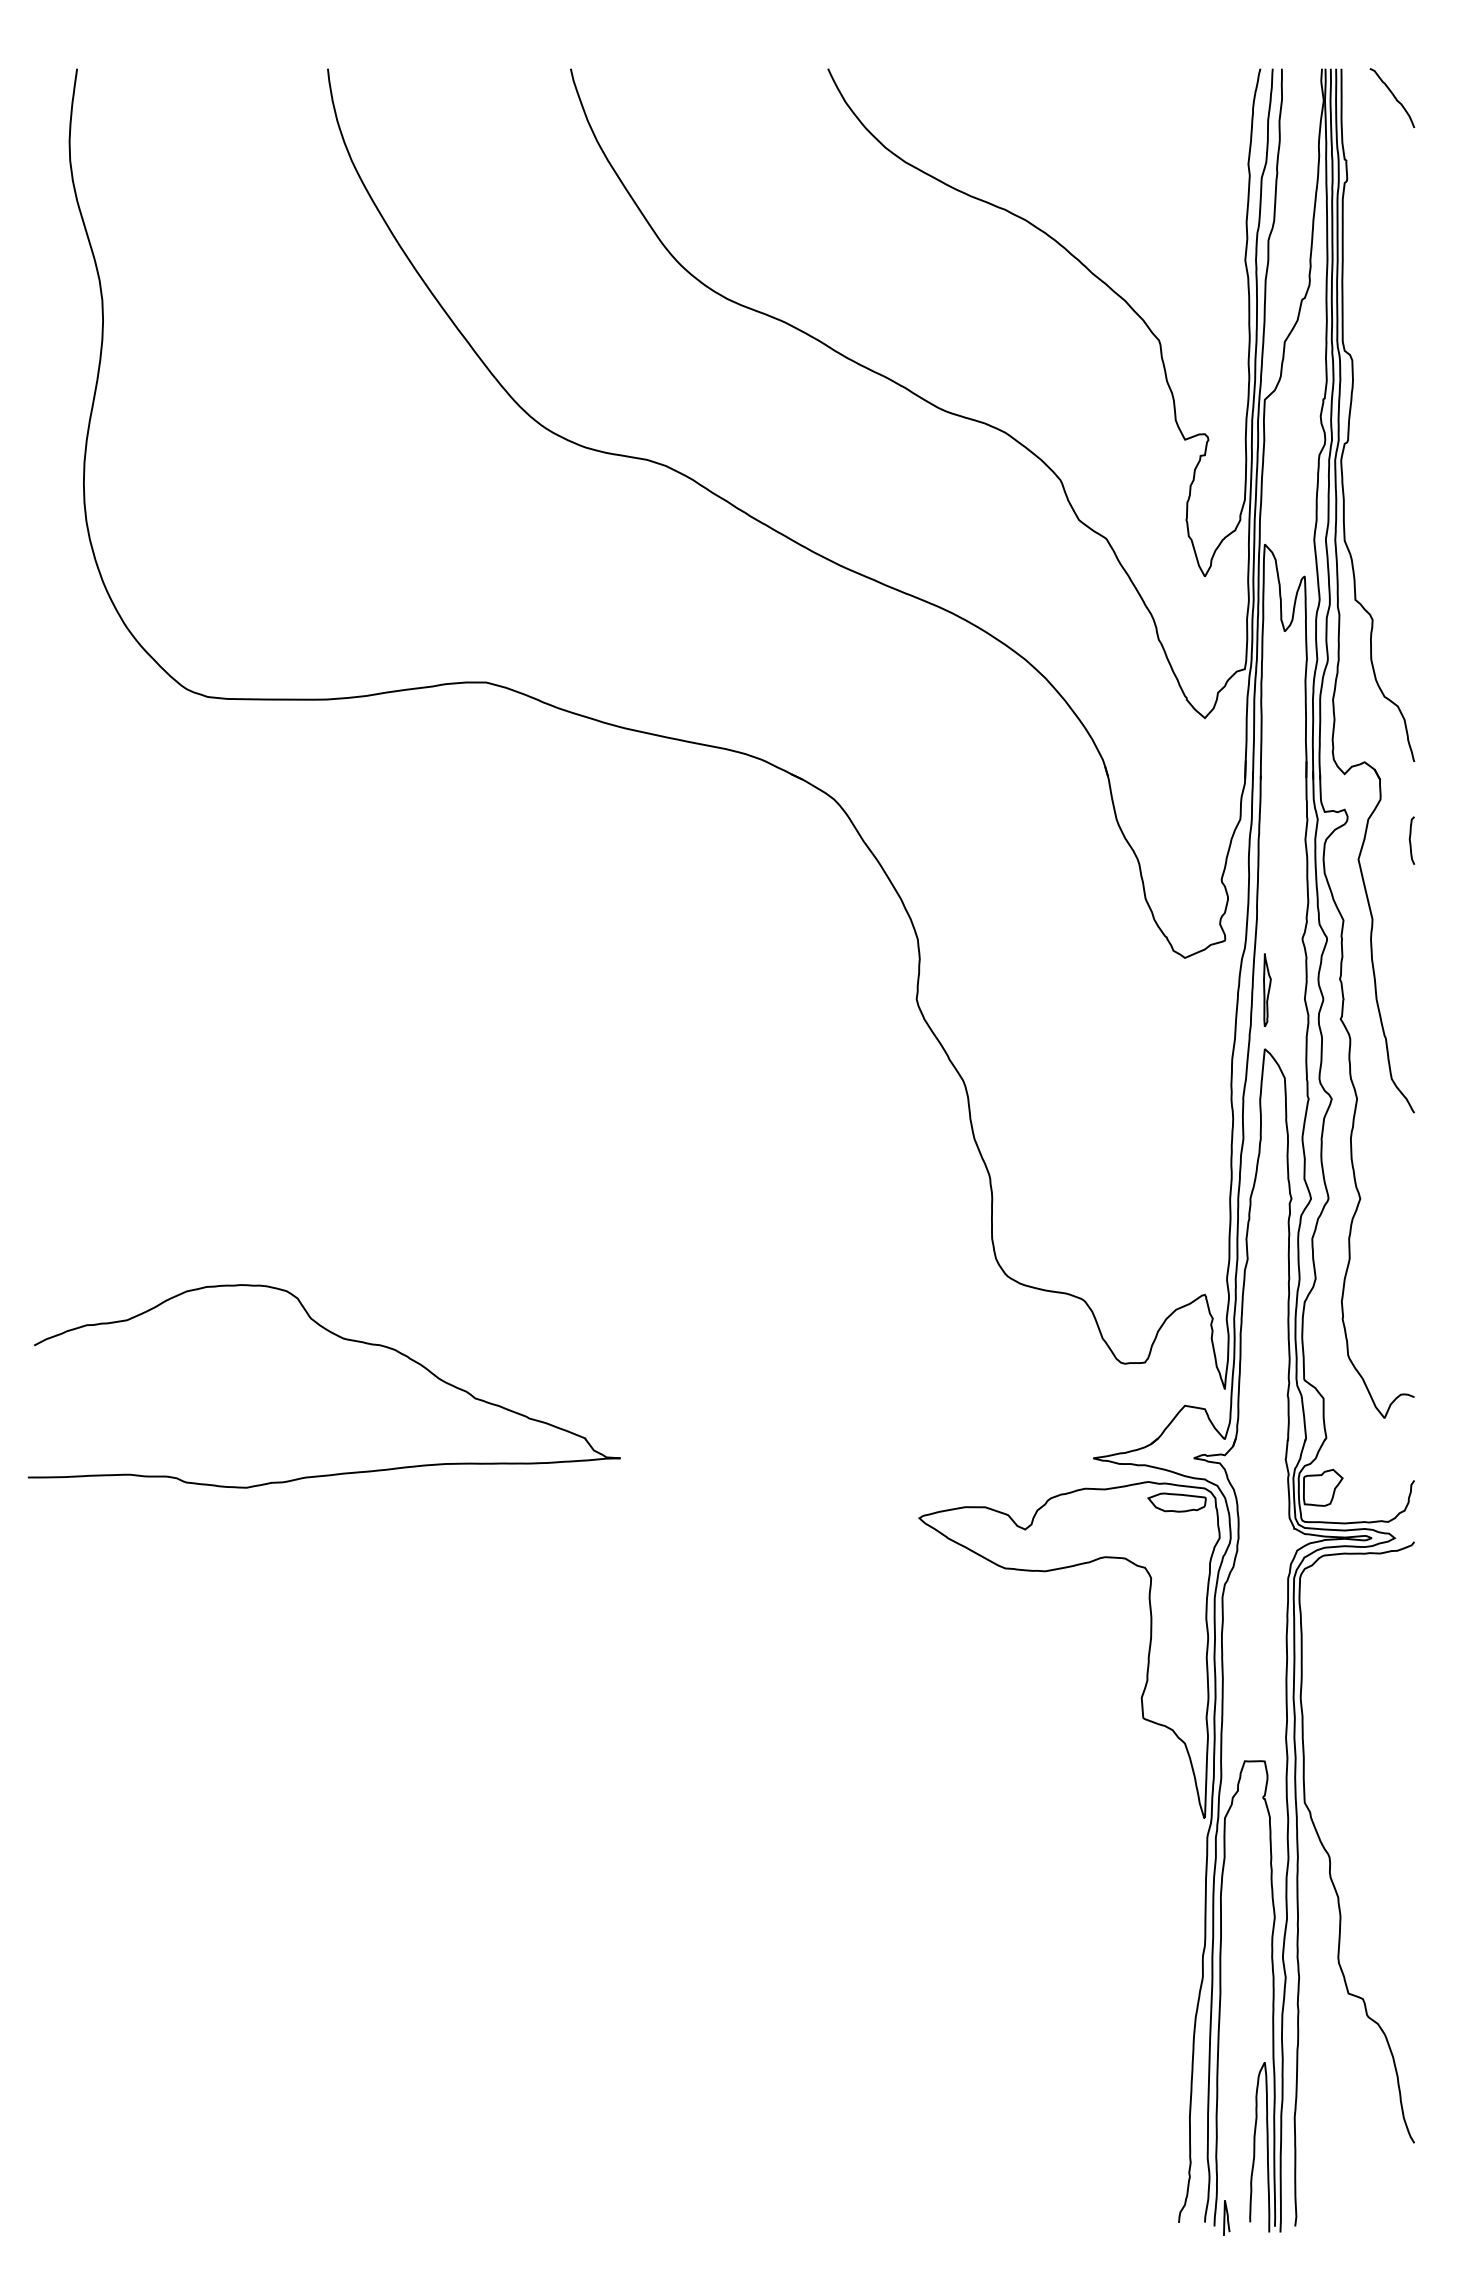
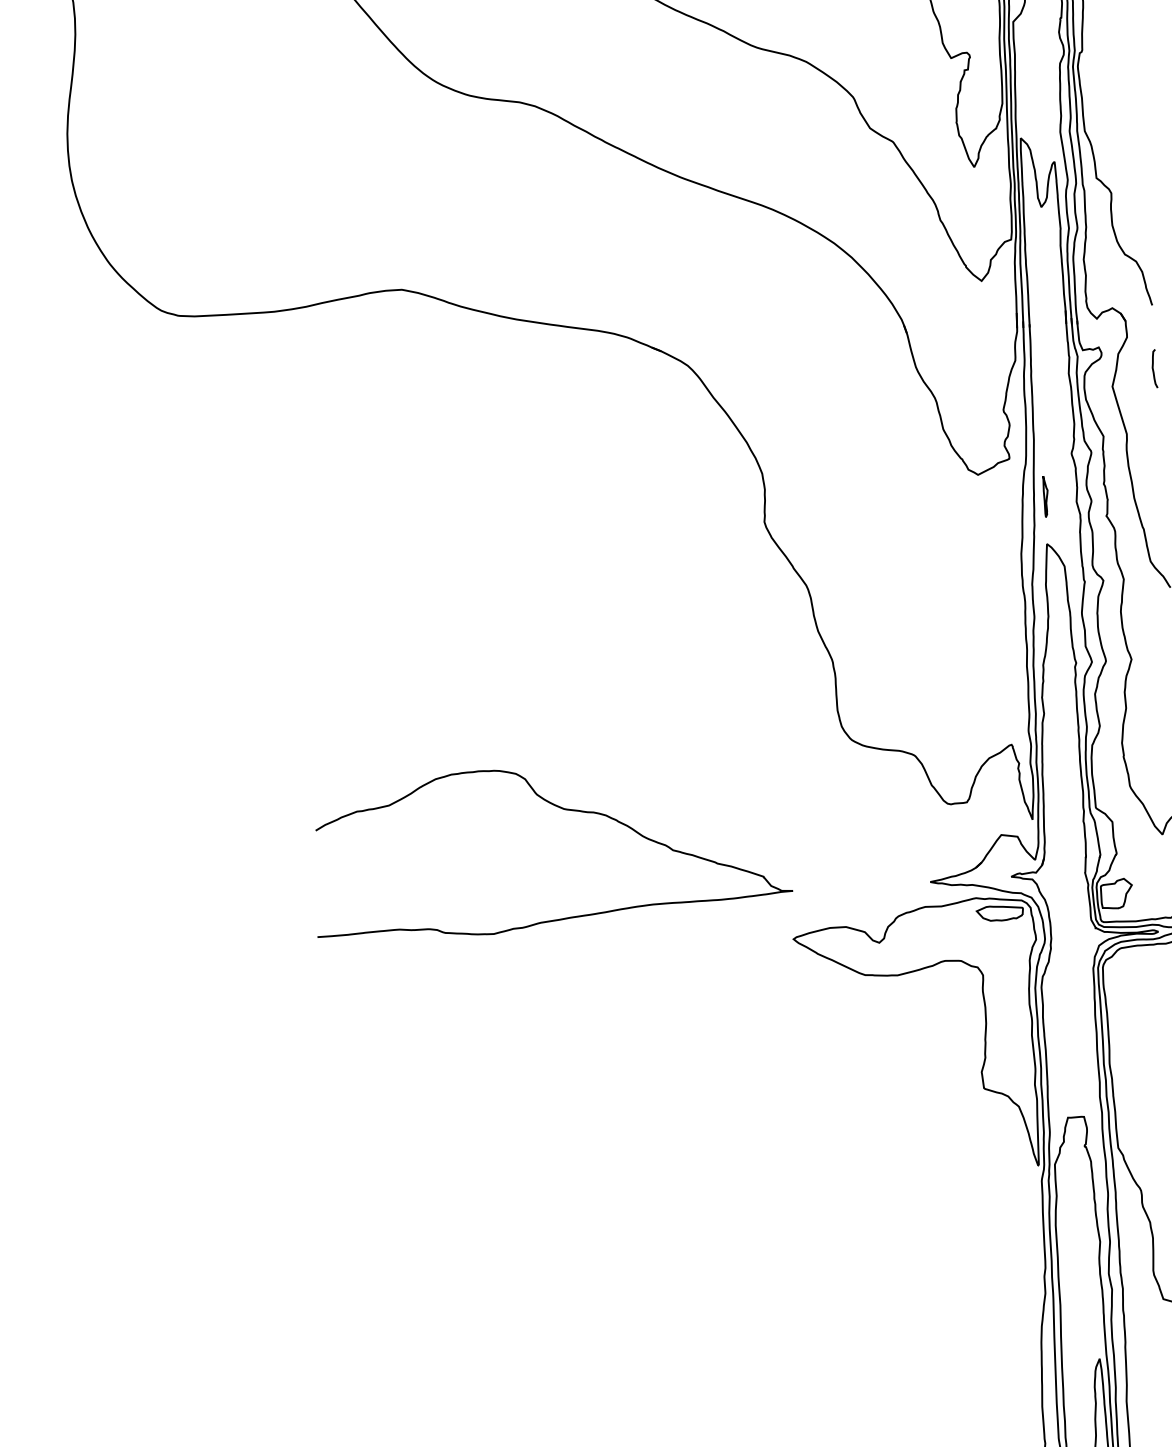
part: (1267, 990) -> (1046, 496), size x0.7
part: (342, 1339) -> (563, 809), moved

